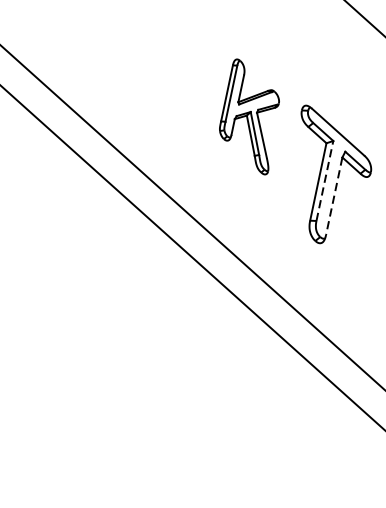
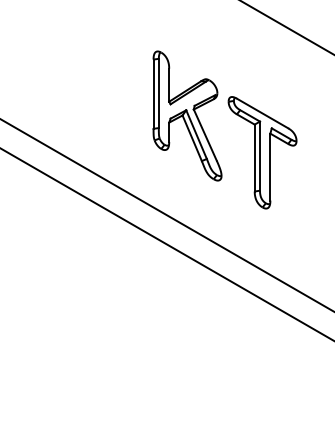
part: (250, 116) -> (187, 115), size x1.43
line: (324, 181) -> (259, 156), dashed -> solid
line: (334, 196) -> (270, 167), dashed -> solid

